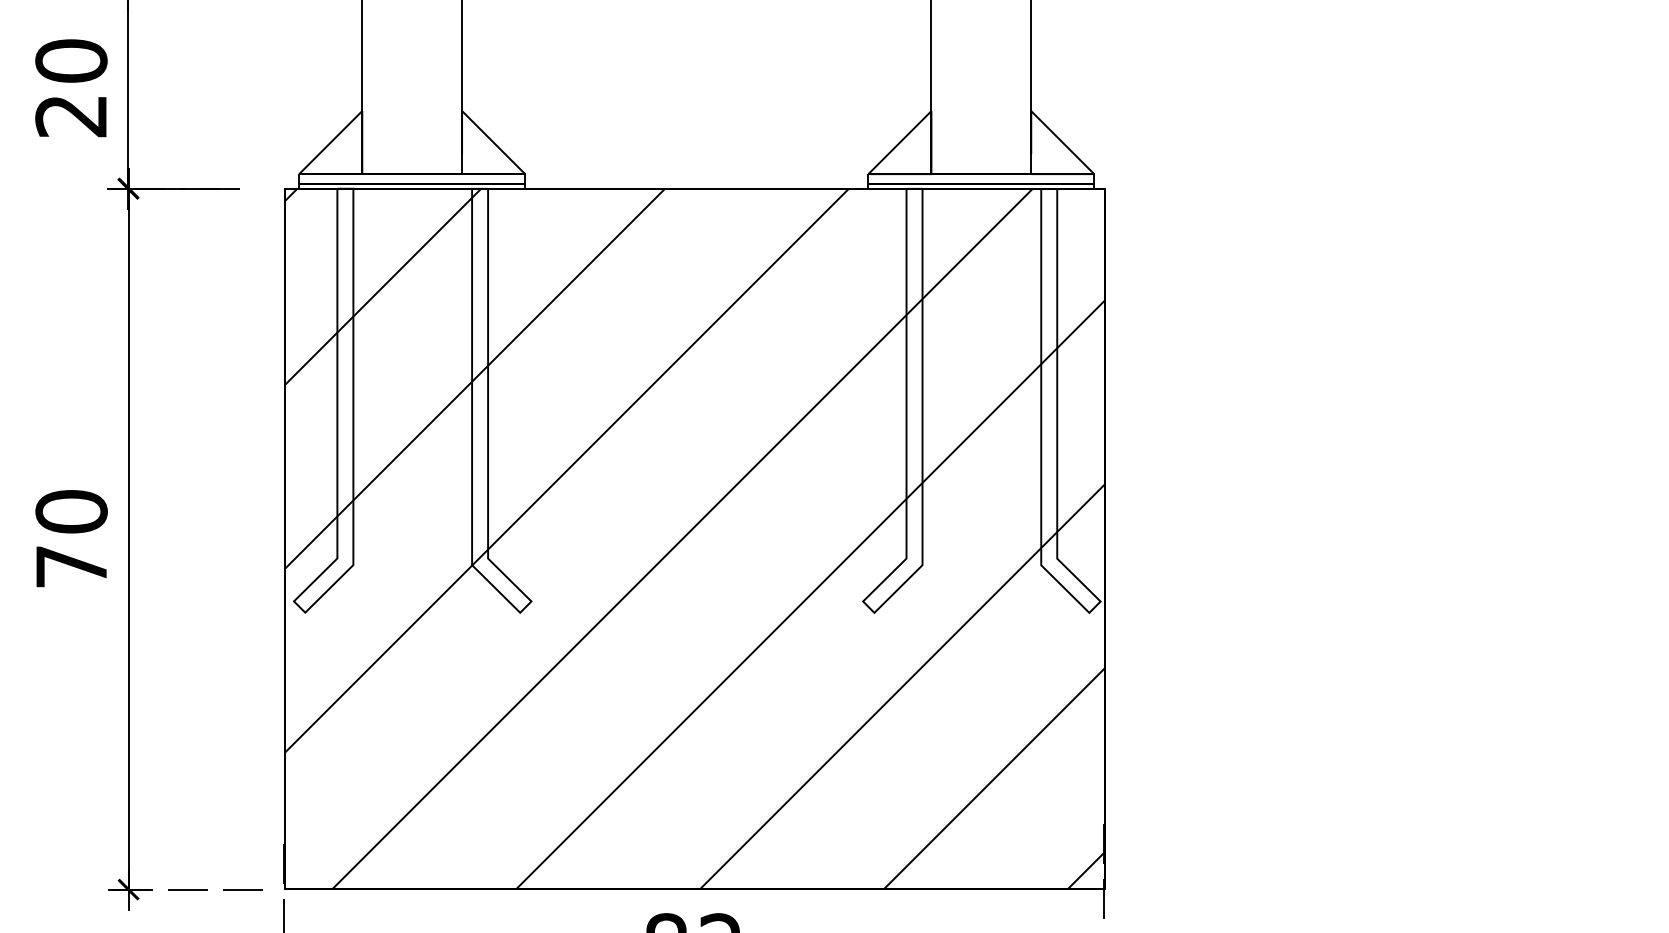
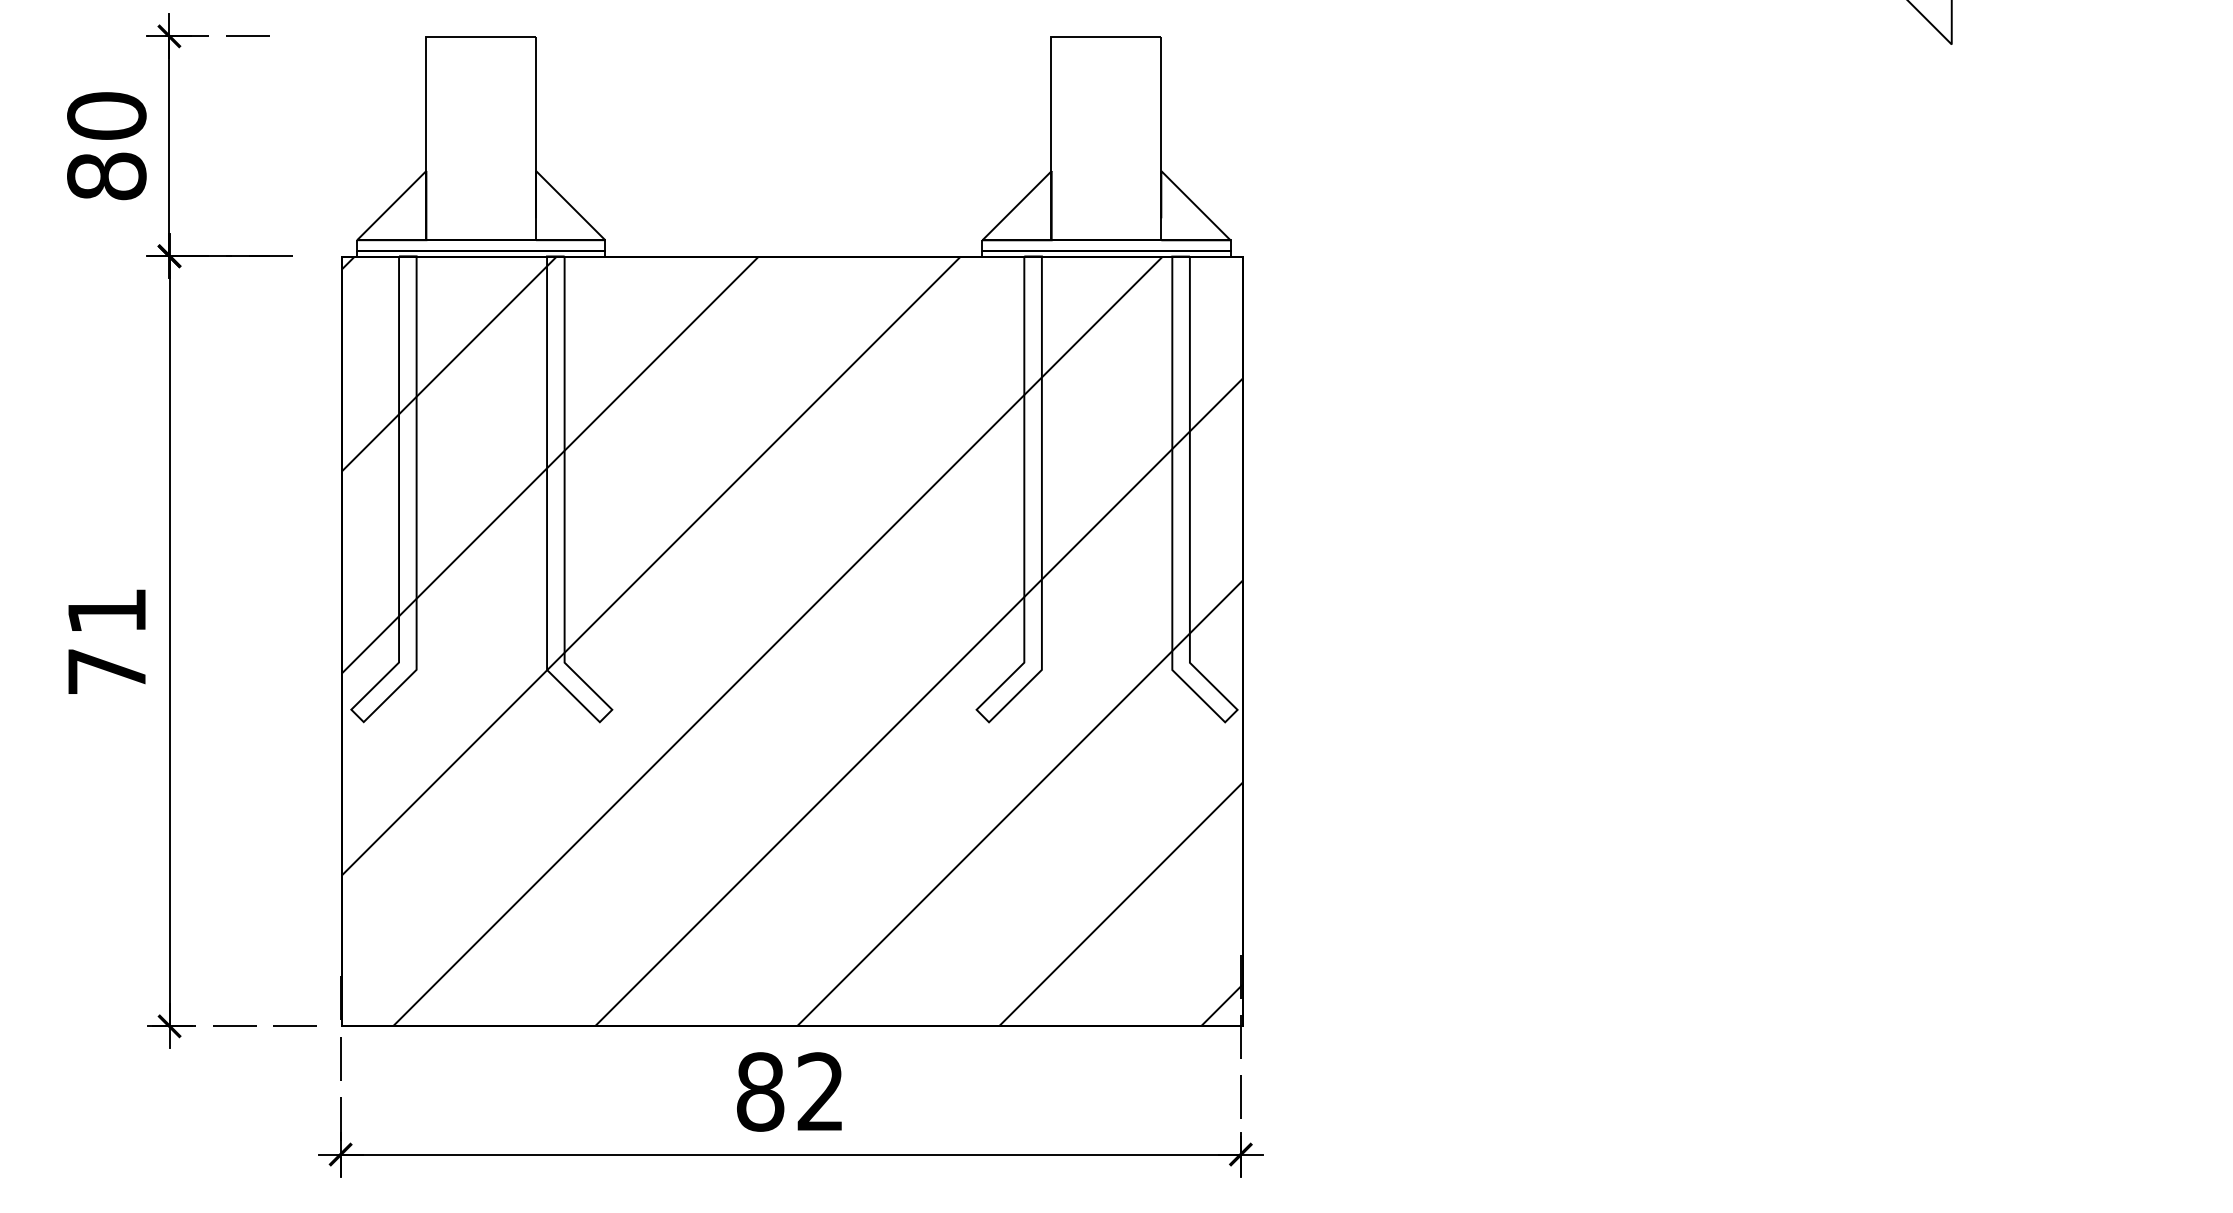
text: (71, 116) -> (106, 176), 20 -> 80
text: (71, 512) -> (106, 611), 70 -> 71

